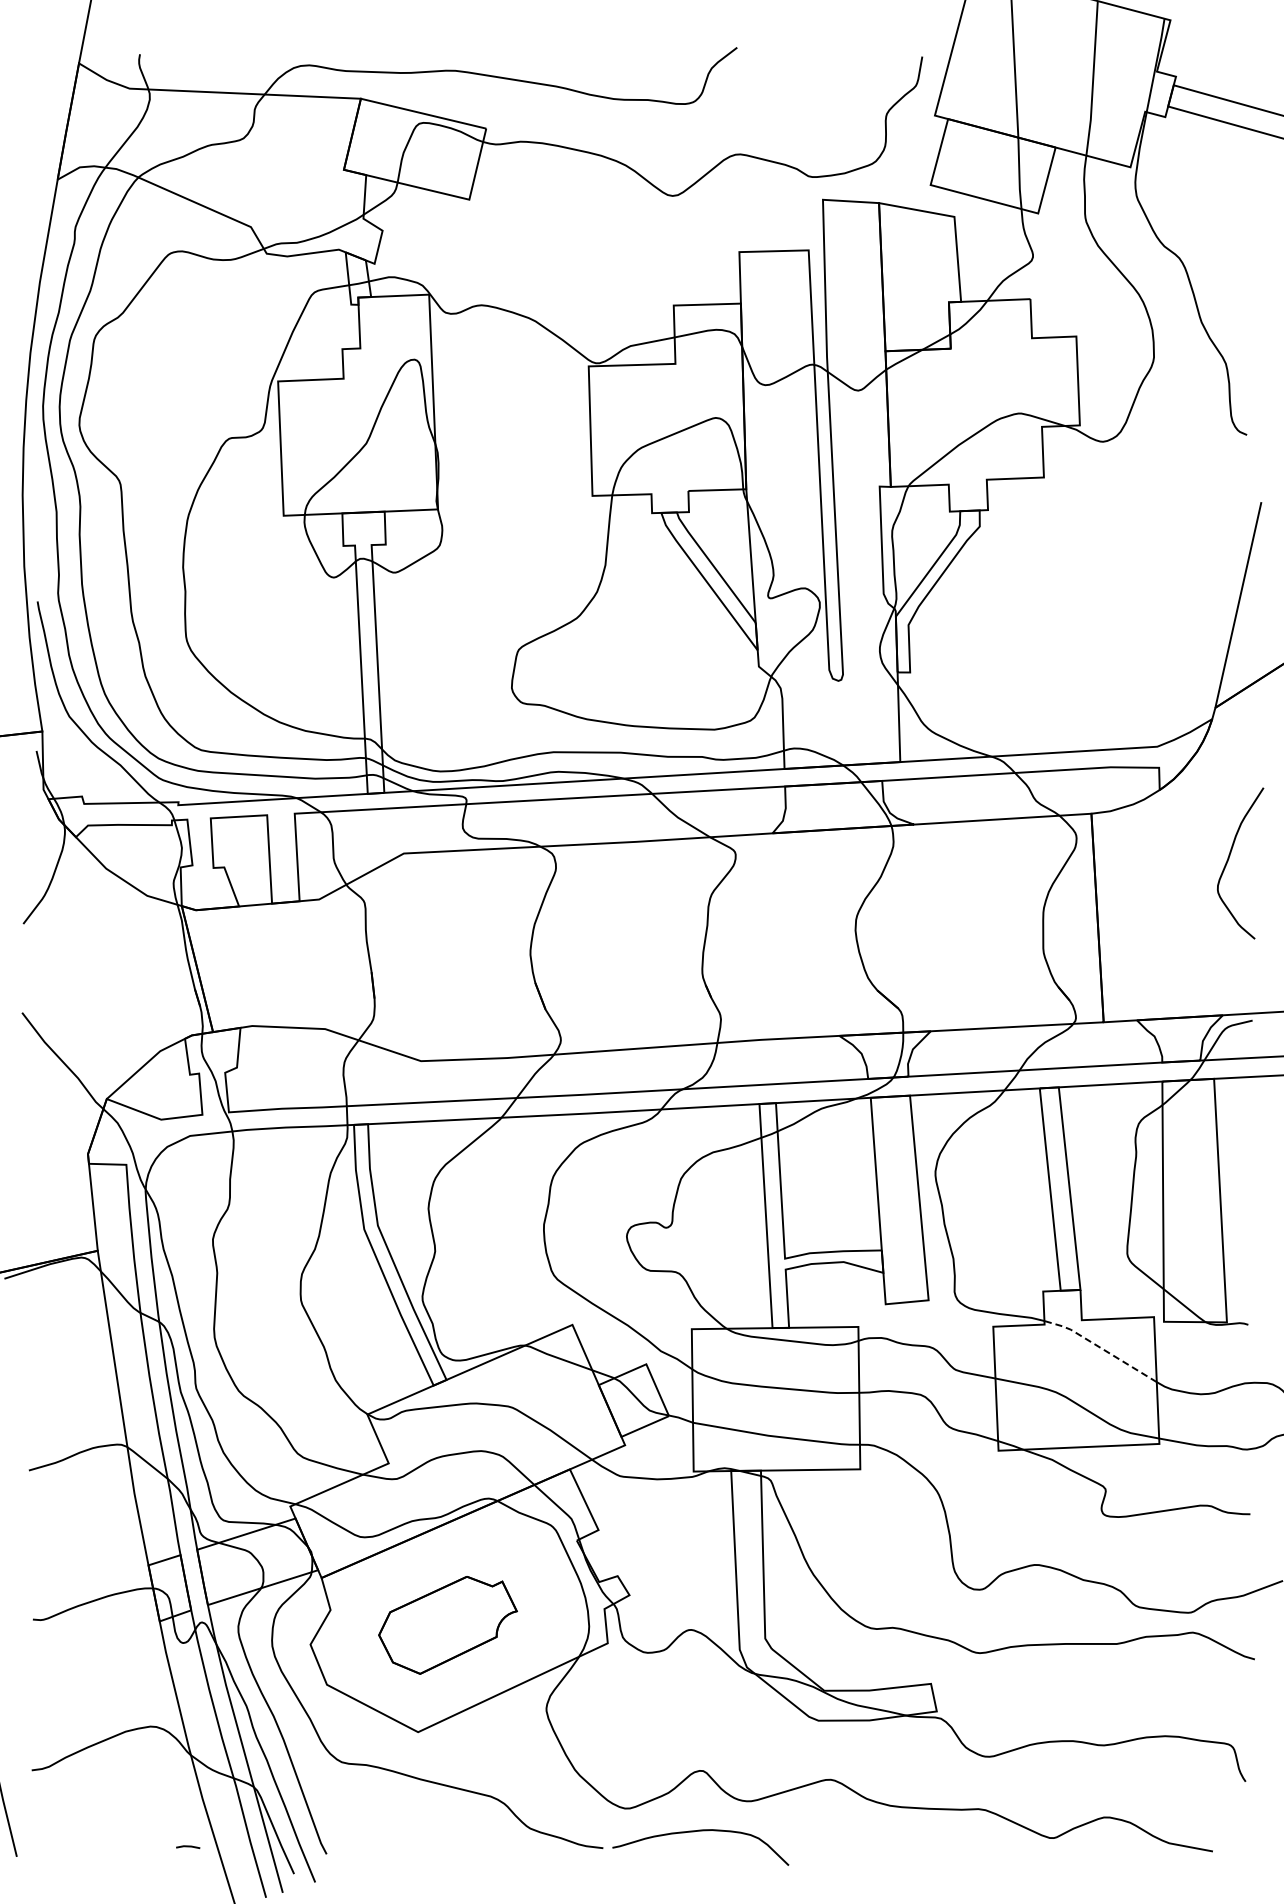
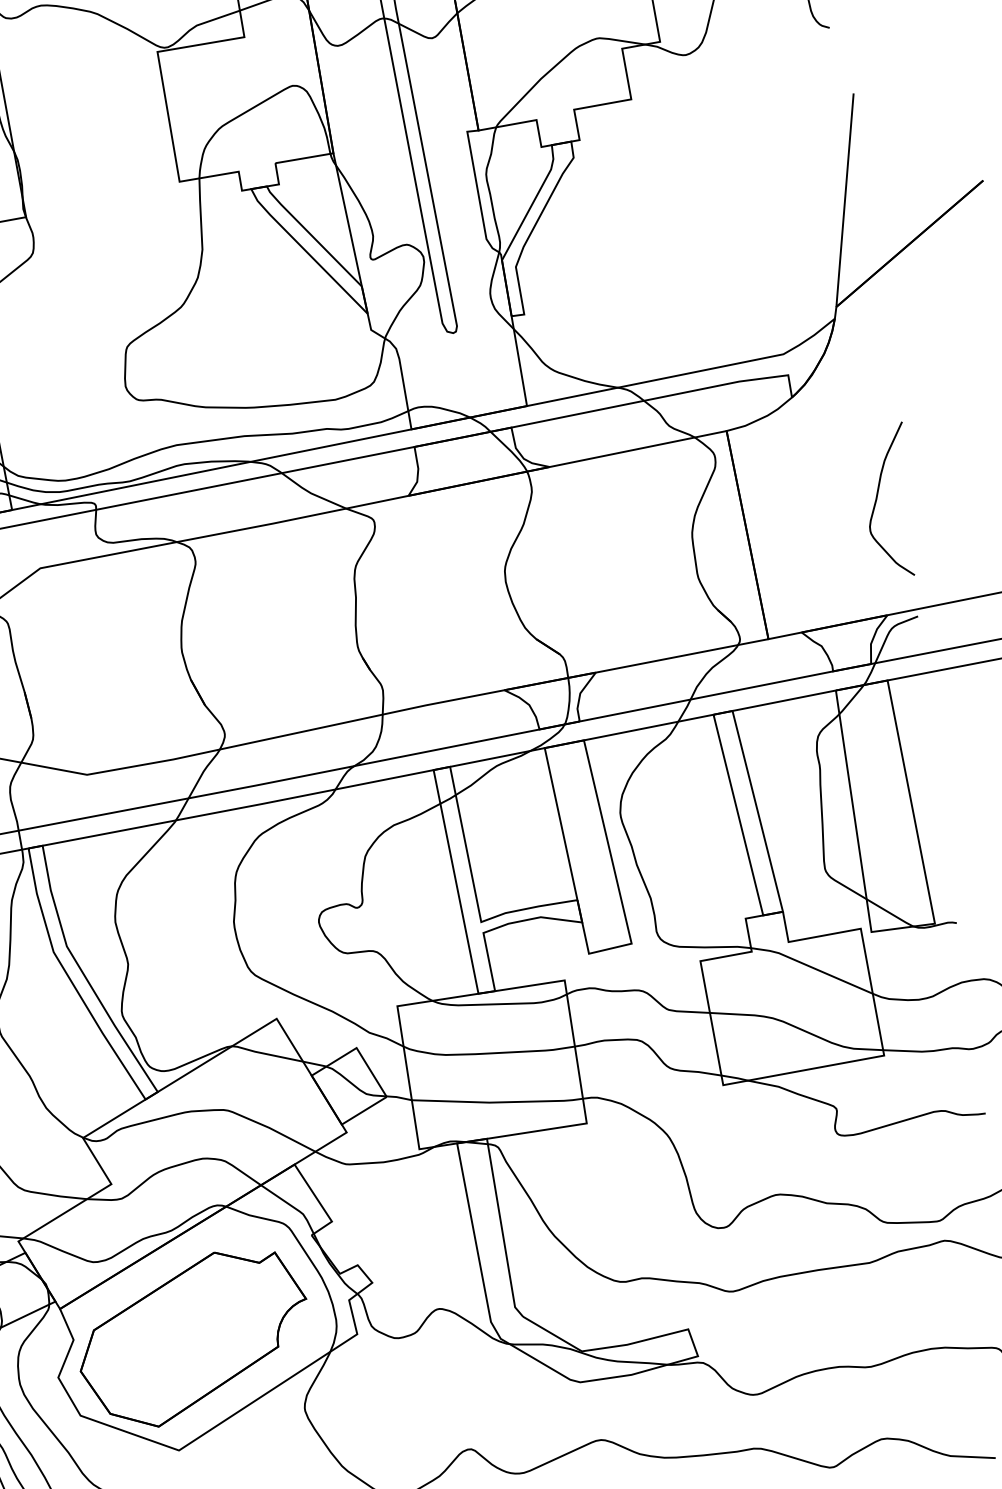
curve: (1229, 859) -> (877, 498), moved
line: (1100, 1347) -> (811, 966), dashed -> solid
part: (447, 1625) -> (193, 1338), size x1.67

